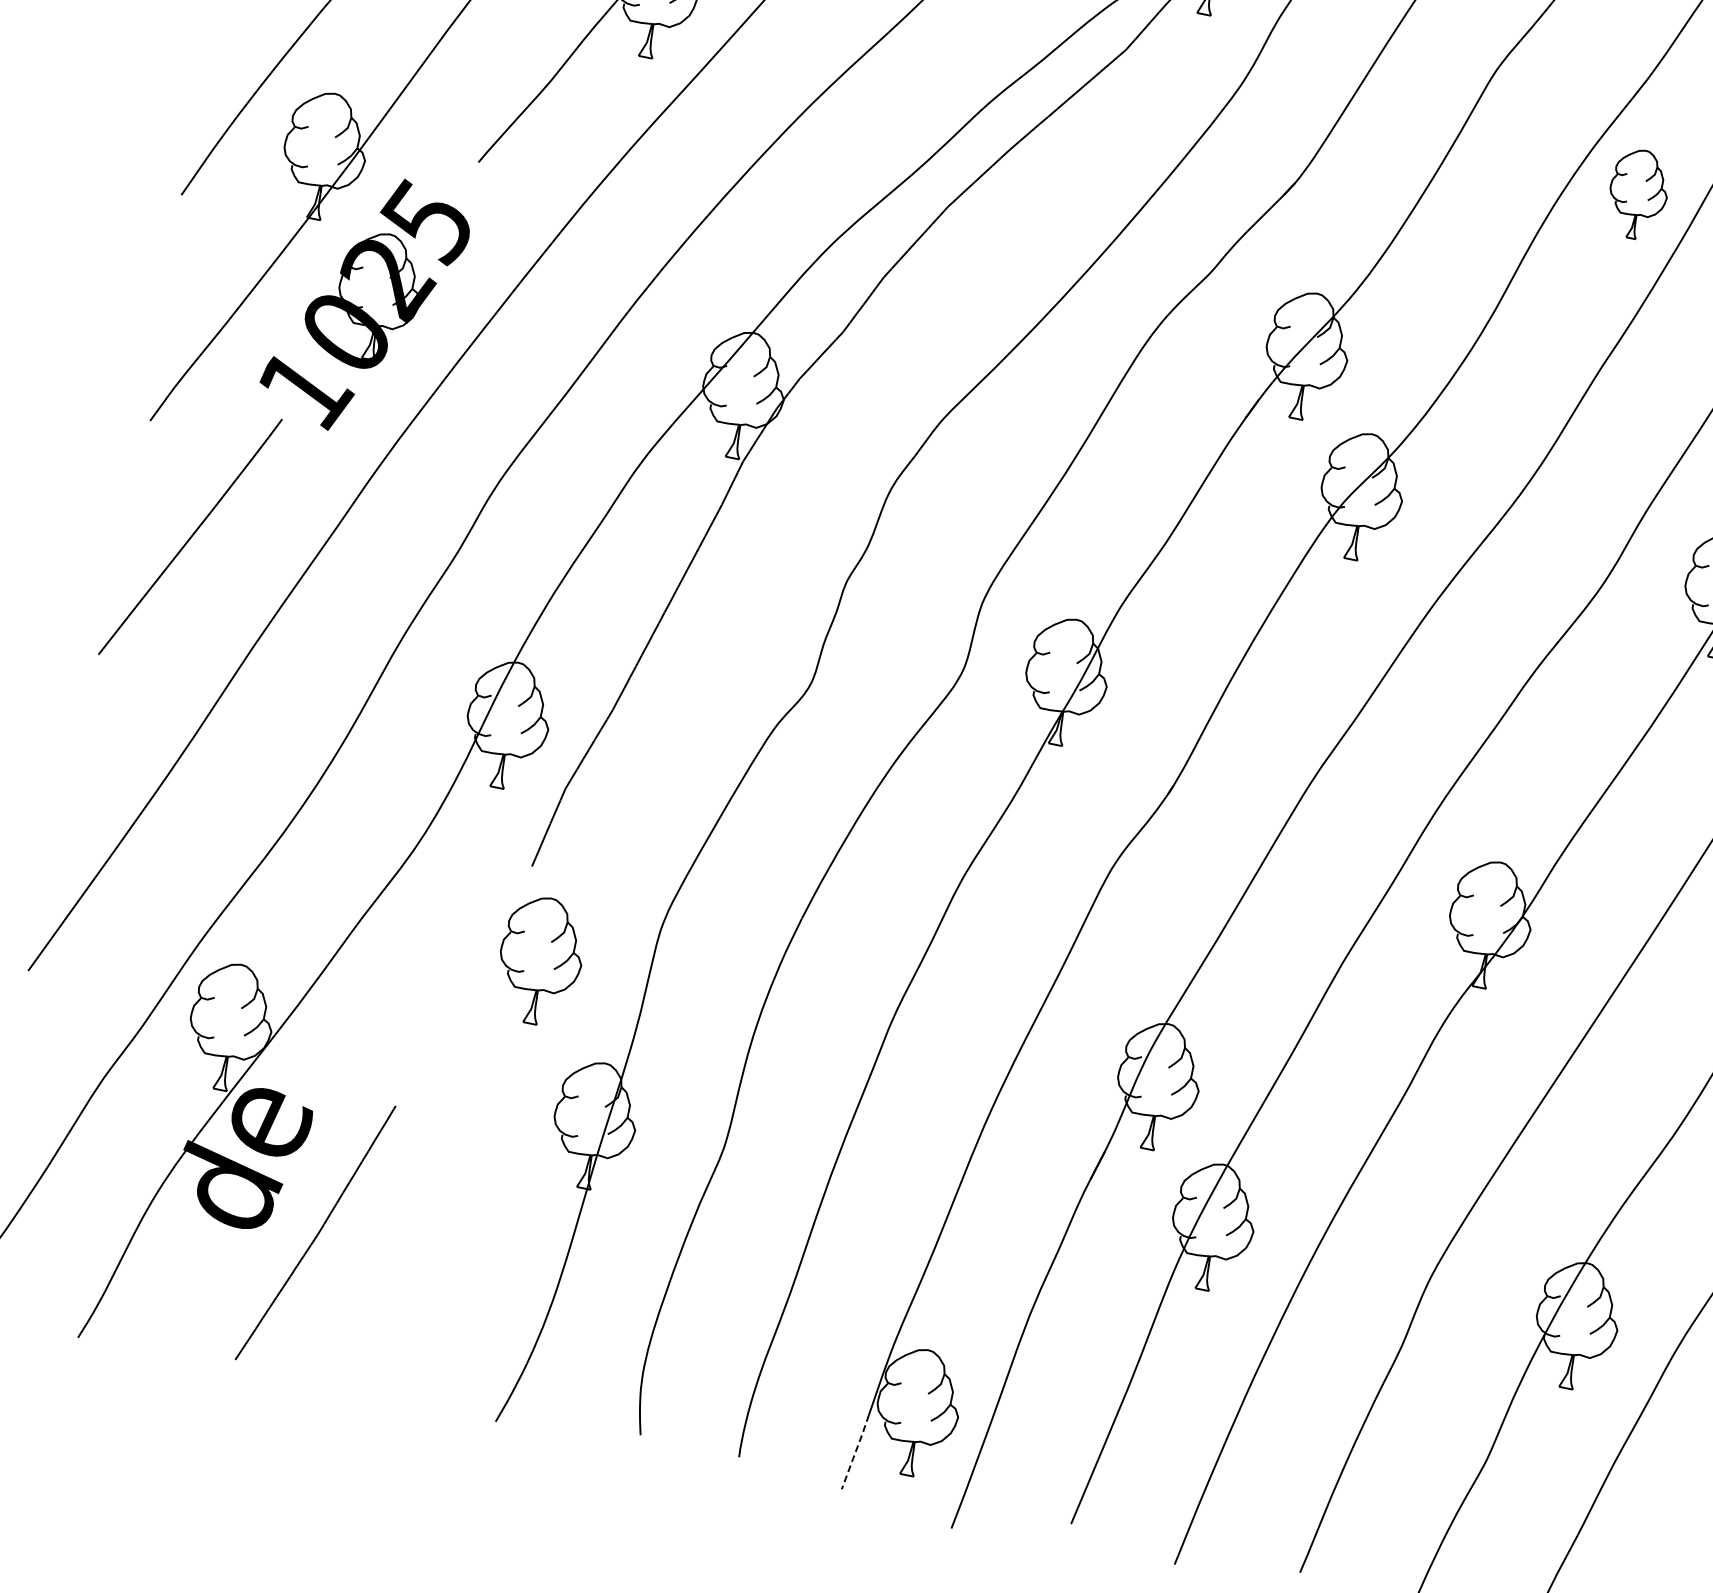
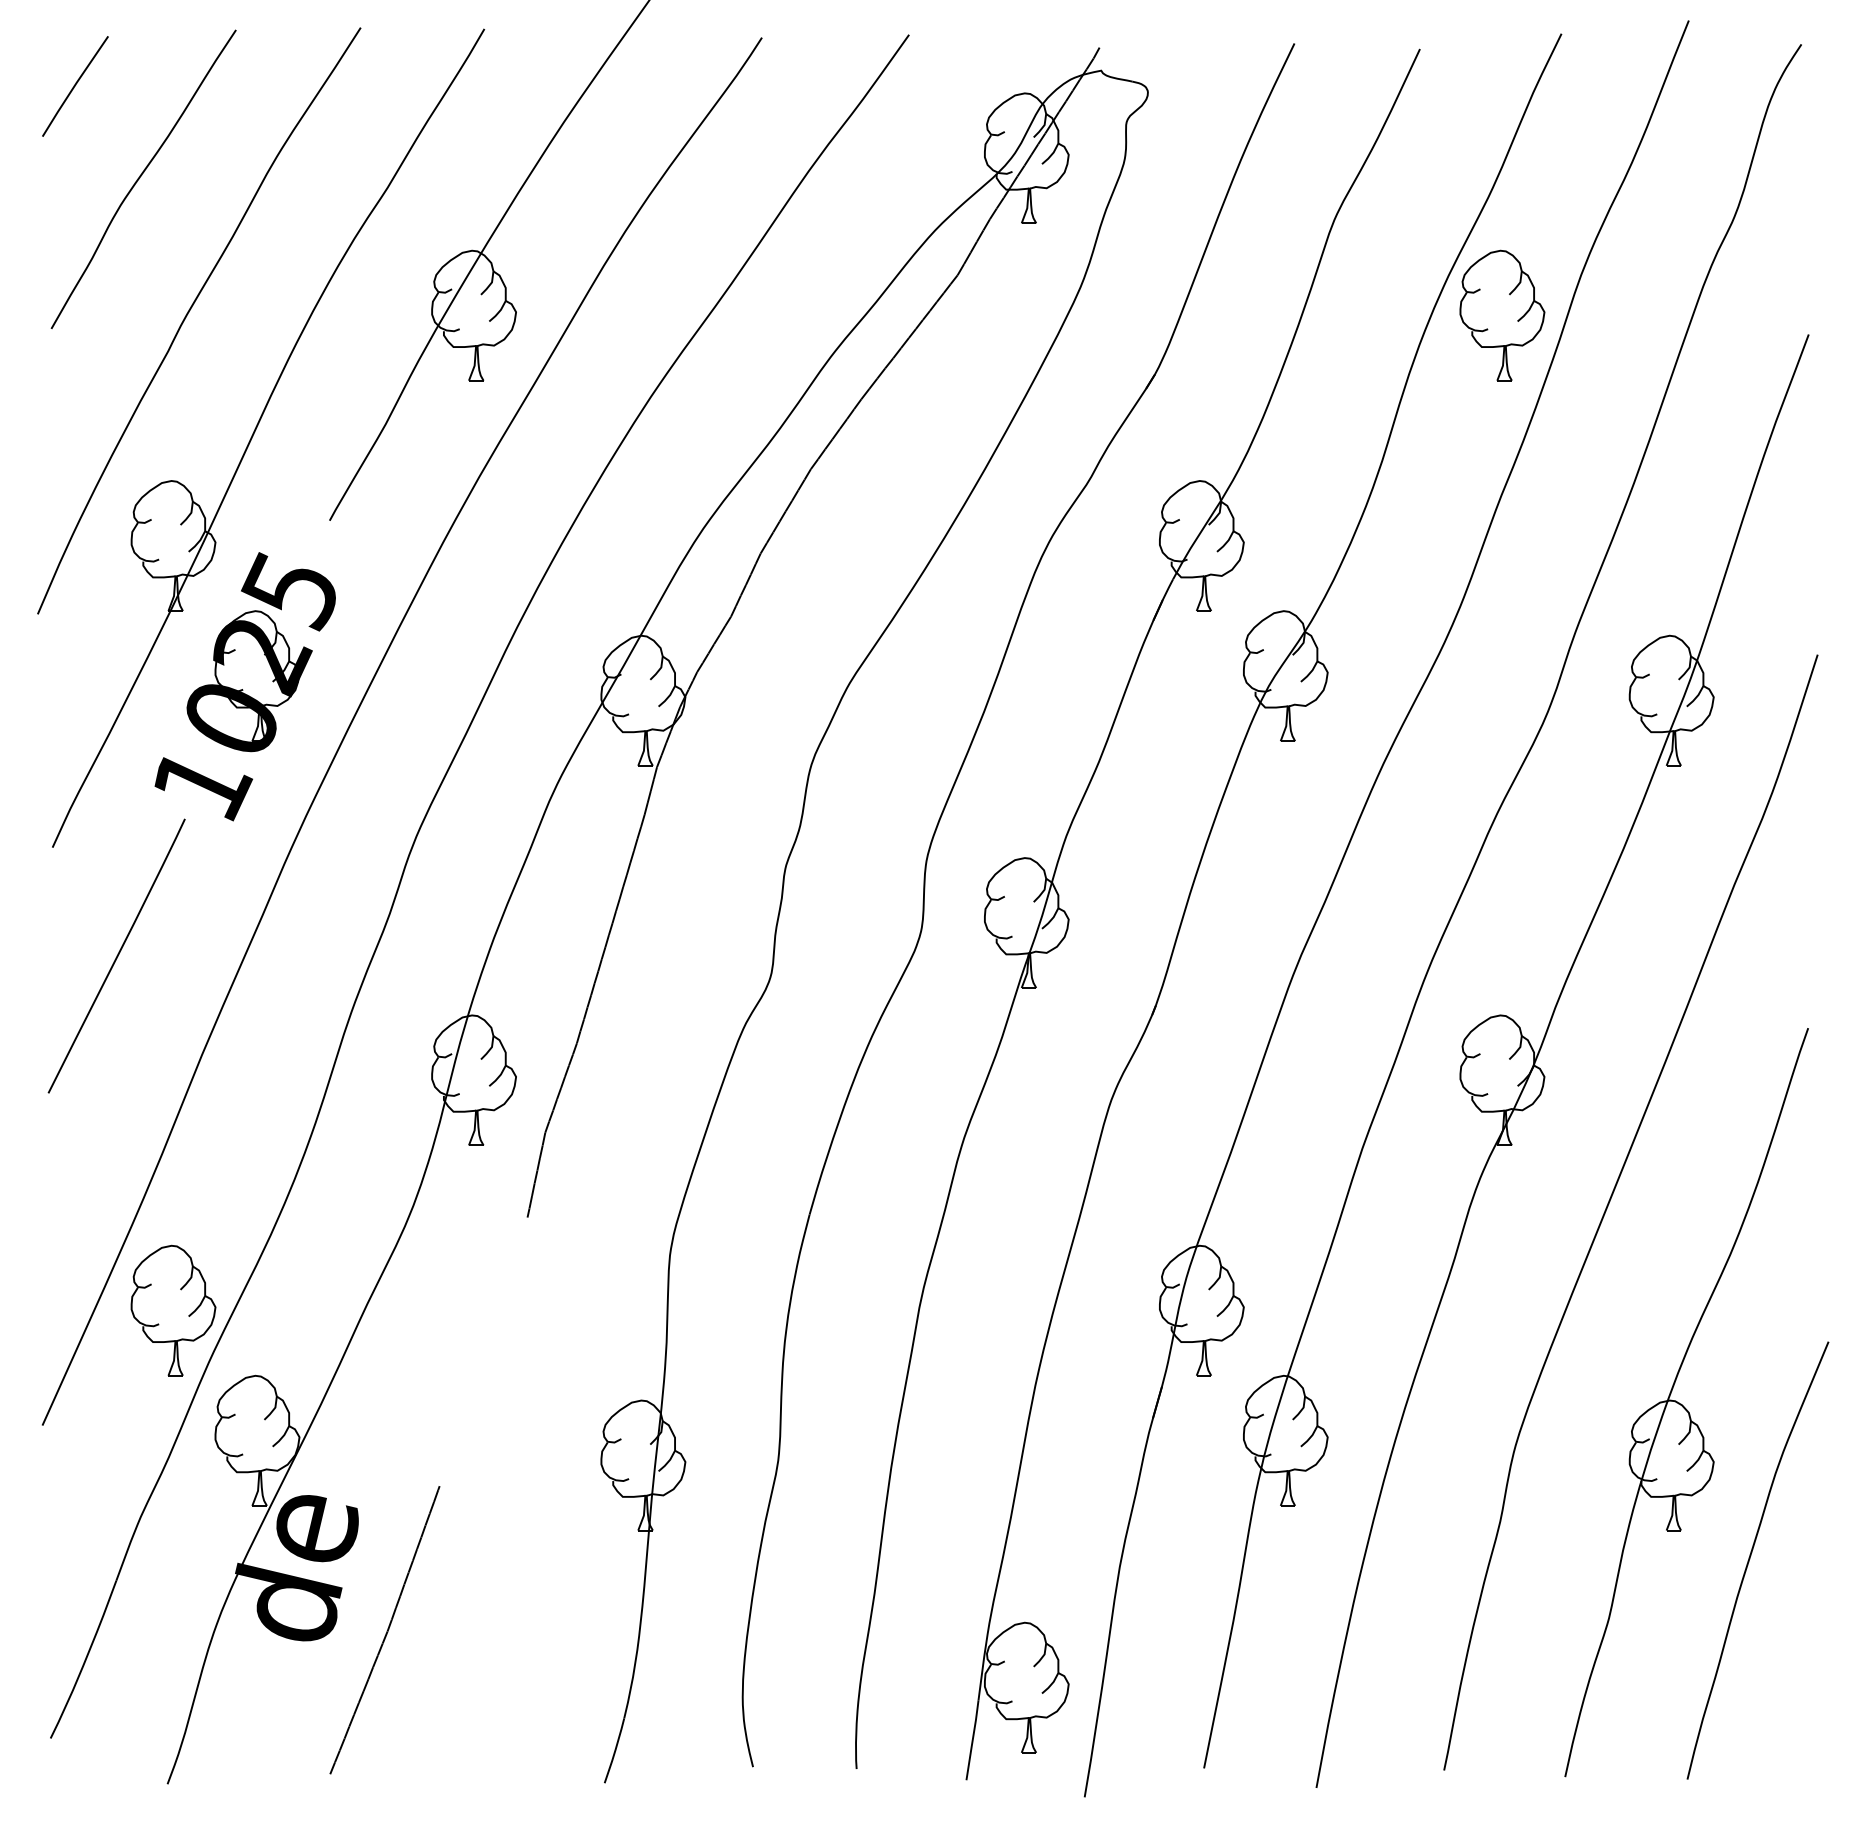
part: (1638, 194) -> (1502, 315), size x1.43
part: (540, 960) -> (173, 1310), moved
line: (855, 1452) -> (972, 1740), dashed -> solid

